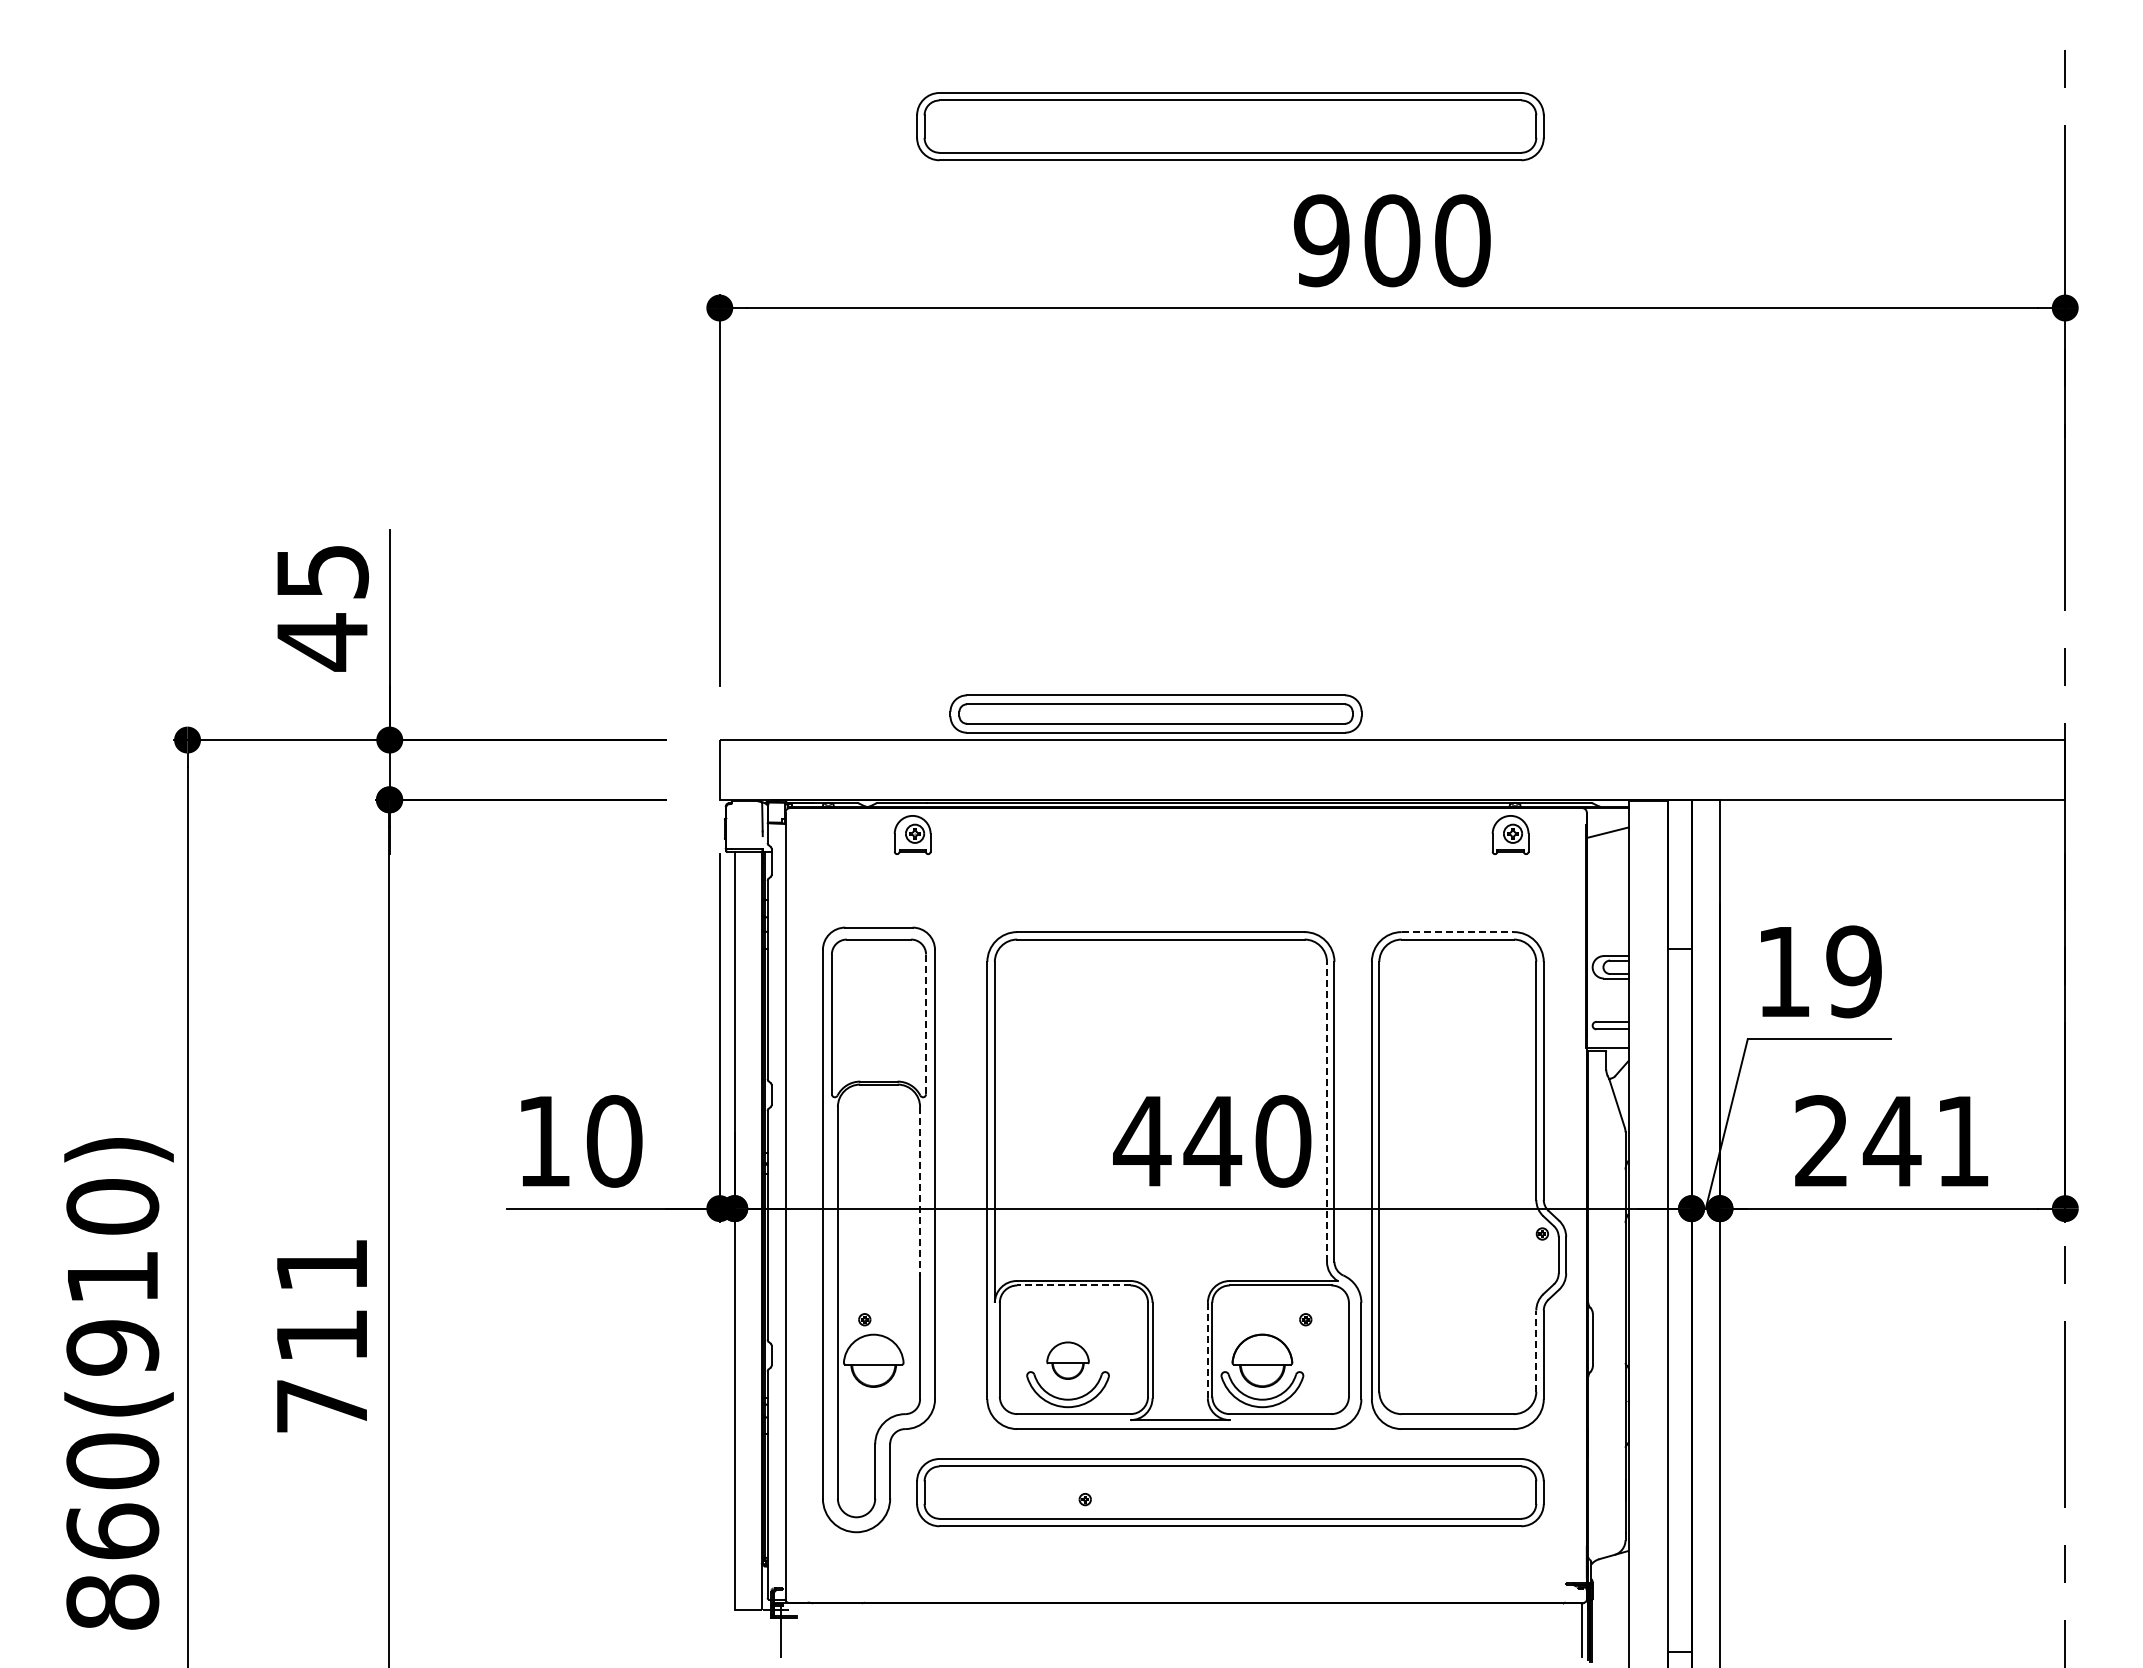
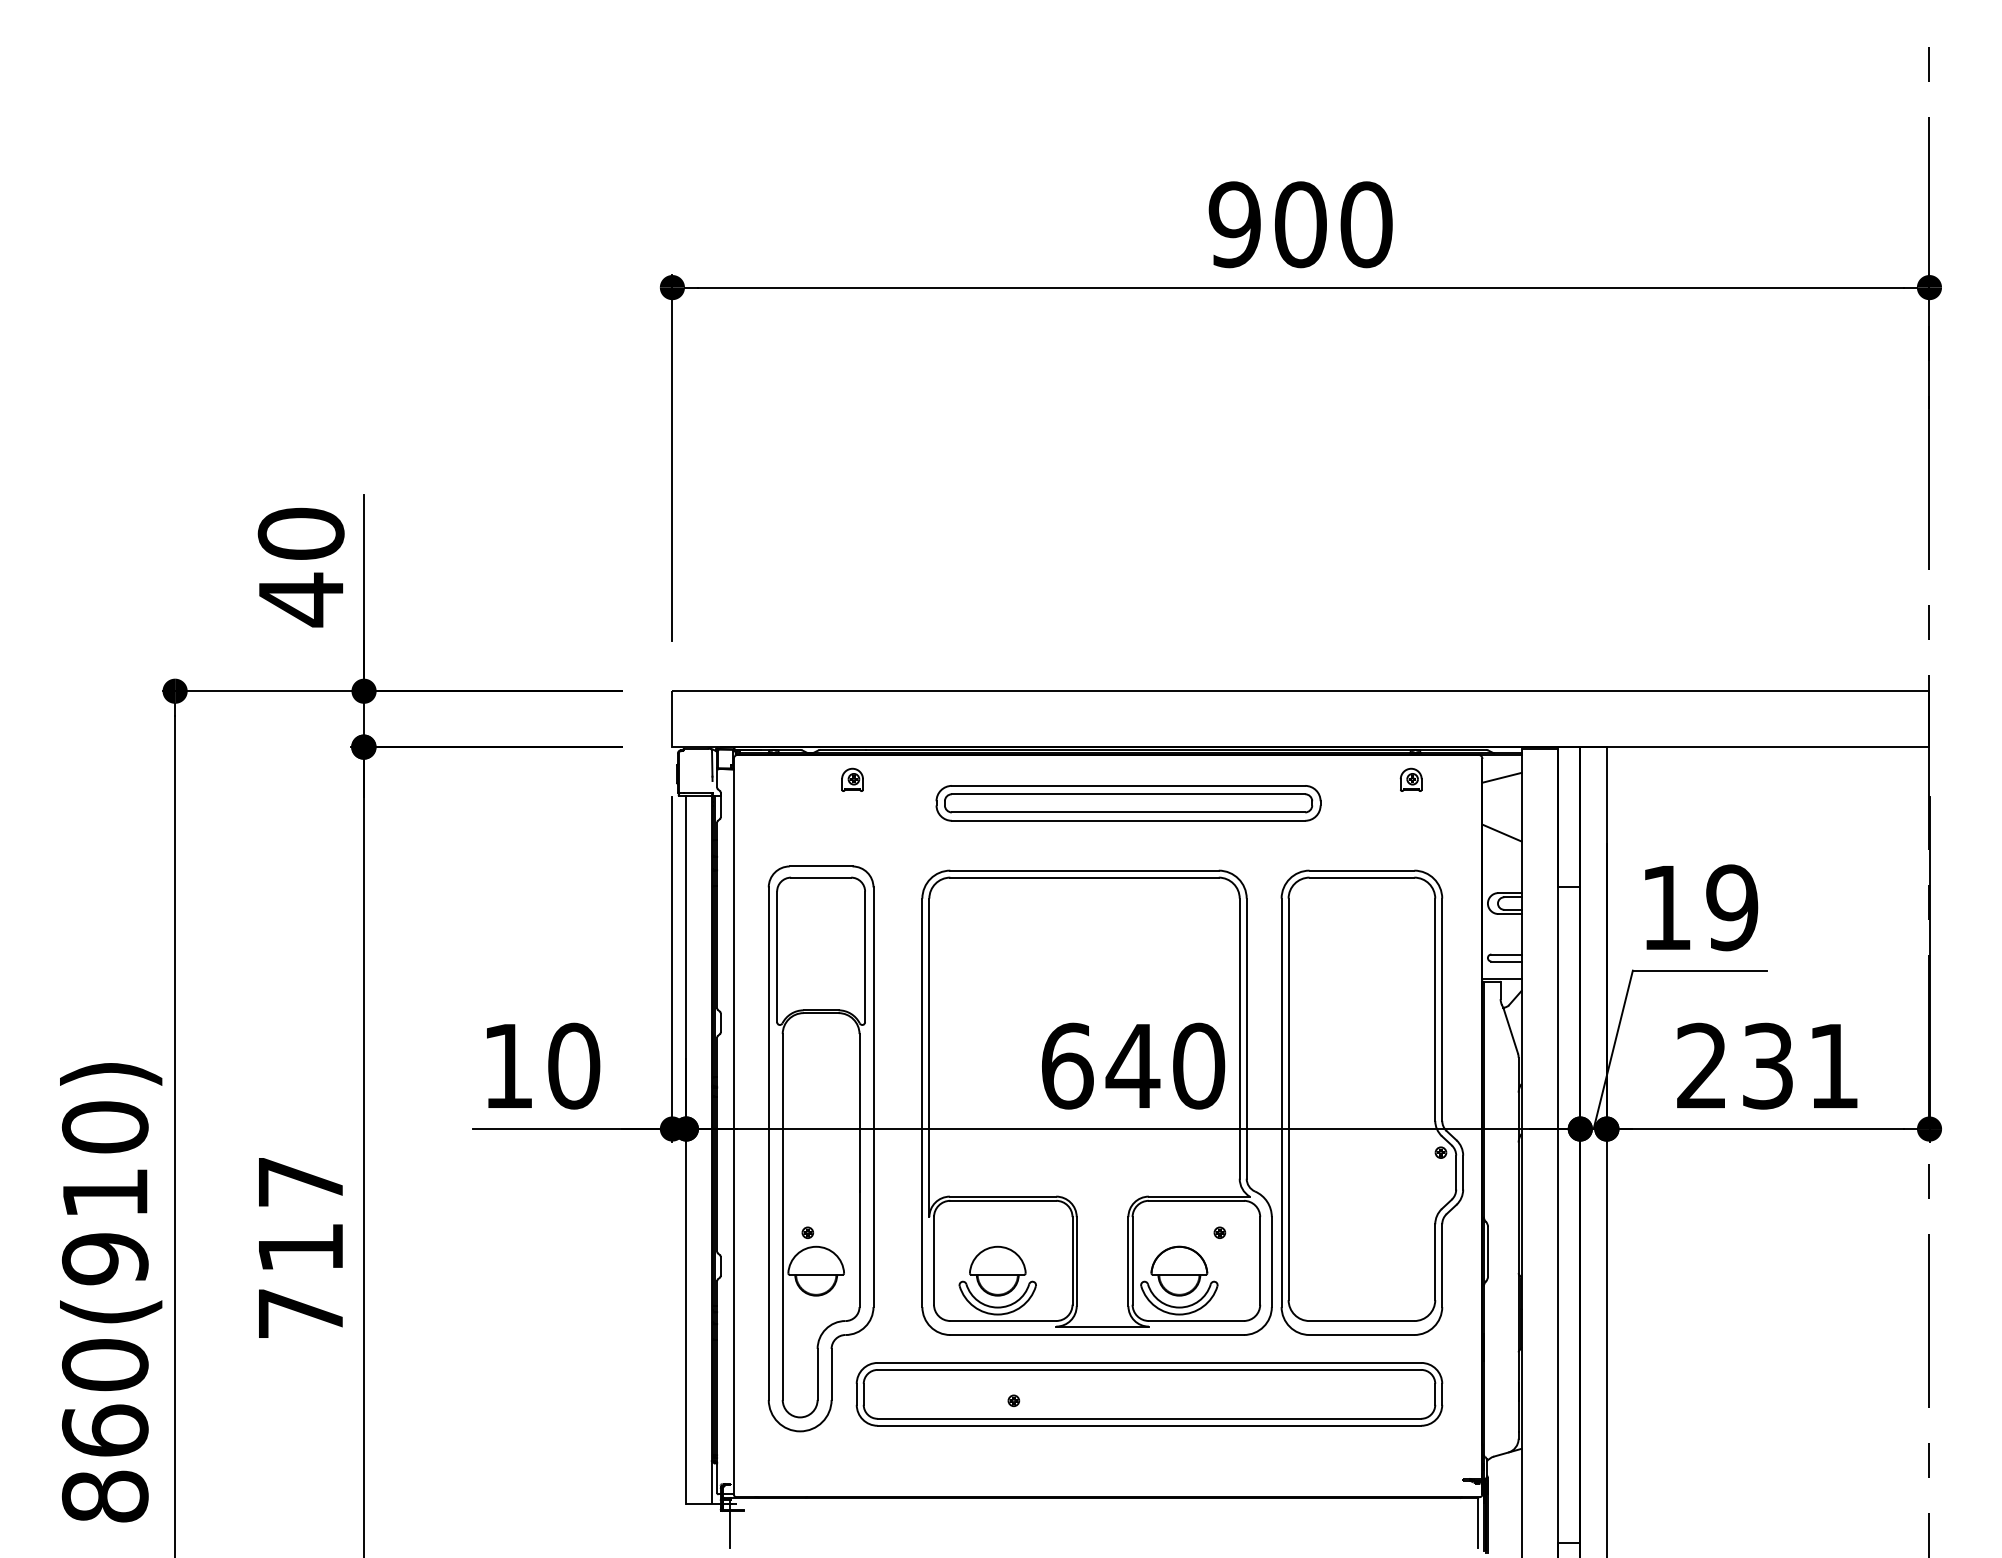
part: (1230, 126) -> (1149, 117), removed
text: (322, 571) -> (301, 533), 45 -> 40
part: (1155, 713) -> (1128, 802), moved
part: (912, 834) -> (852, 779), size x0.62
part: (1510, 834) -> (1411, 779), size x0.62
line: (1607, 891) -> (1501, 832), added
line: (1458, 932) -> (1362, 871), dashed -> solid
line: (926, 1024) -> (865, 956), dashed -> solid
line: (1327, 1111) -> (1240, 1038), dashed -> solid
text: (1142, 1141) -> (1067, 1066), 440 -> 640
text: (1891, 1141) -> (1767, 1066), 241 -> 231
line: (920, 1191) -> (859, 1113), dashed -> solid
text: (321, 1265) -> (300, 1182), 711 -> 717
line: (1073, 1285) -> (1002, 1200), dashed -> solid
line: (1207, 1350) -> (1128, 1261), dashed -> solid
line: (1536, 1351) -> (1435, 1262), dashed -> solid
part: (1067, 1360) -> (997, 1270), size x1.43

